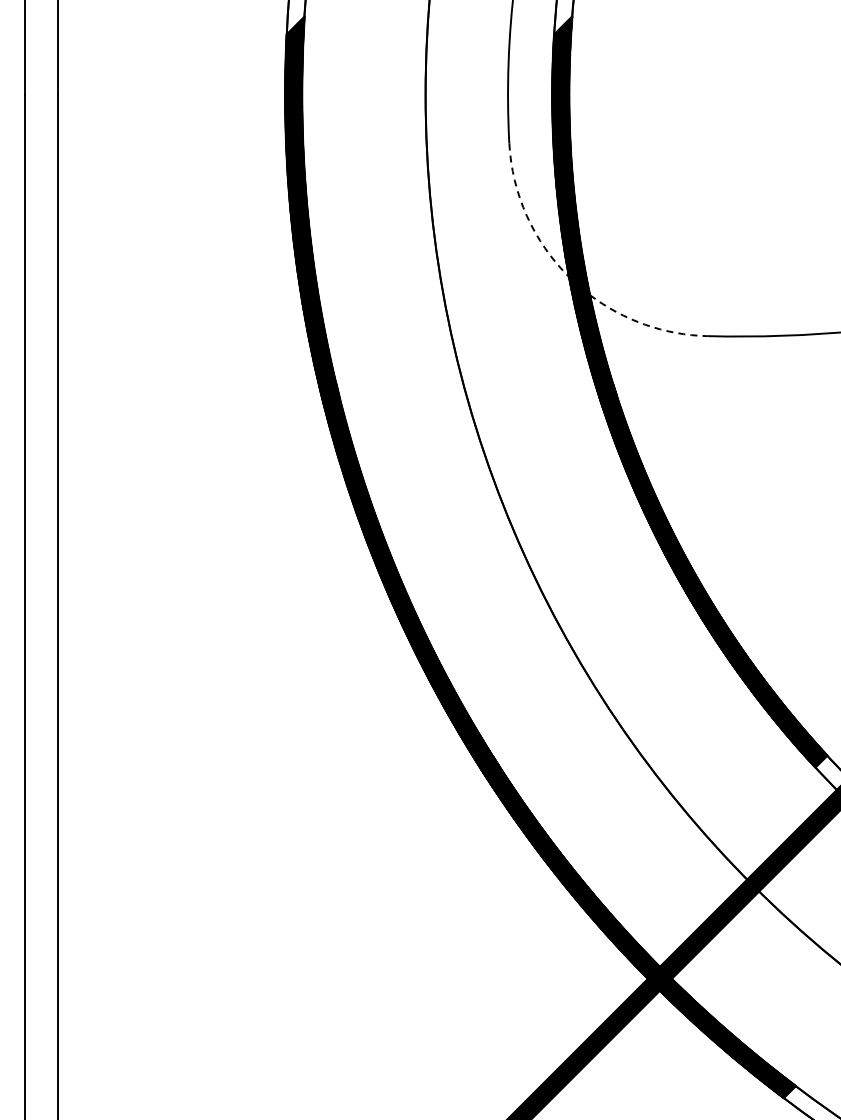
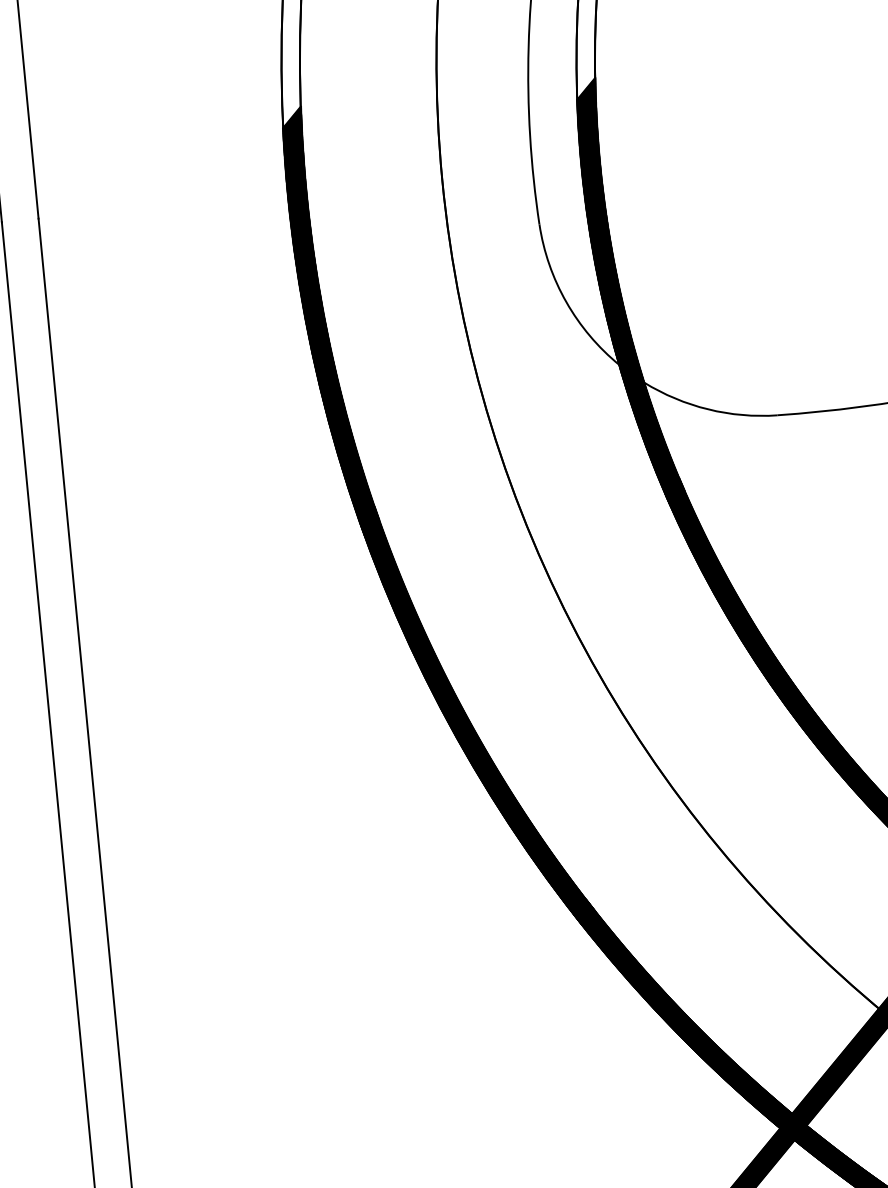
arc: (526, 215) -> (565, 301), dashed -> solid
arc: (645, 324) -> (708, 409), dashed -> solid

